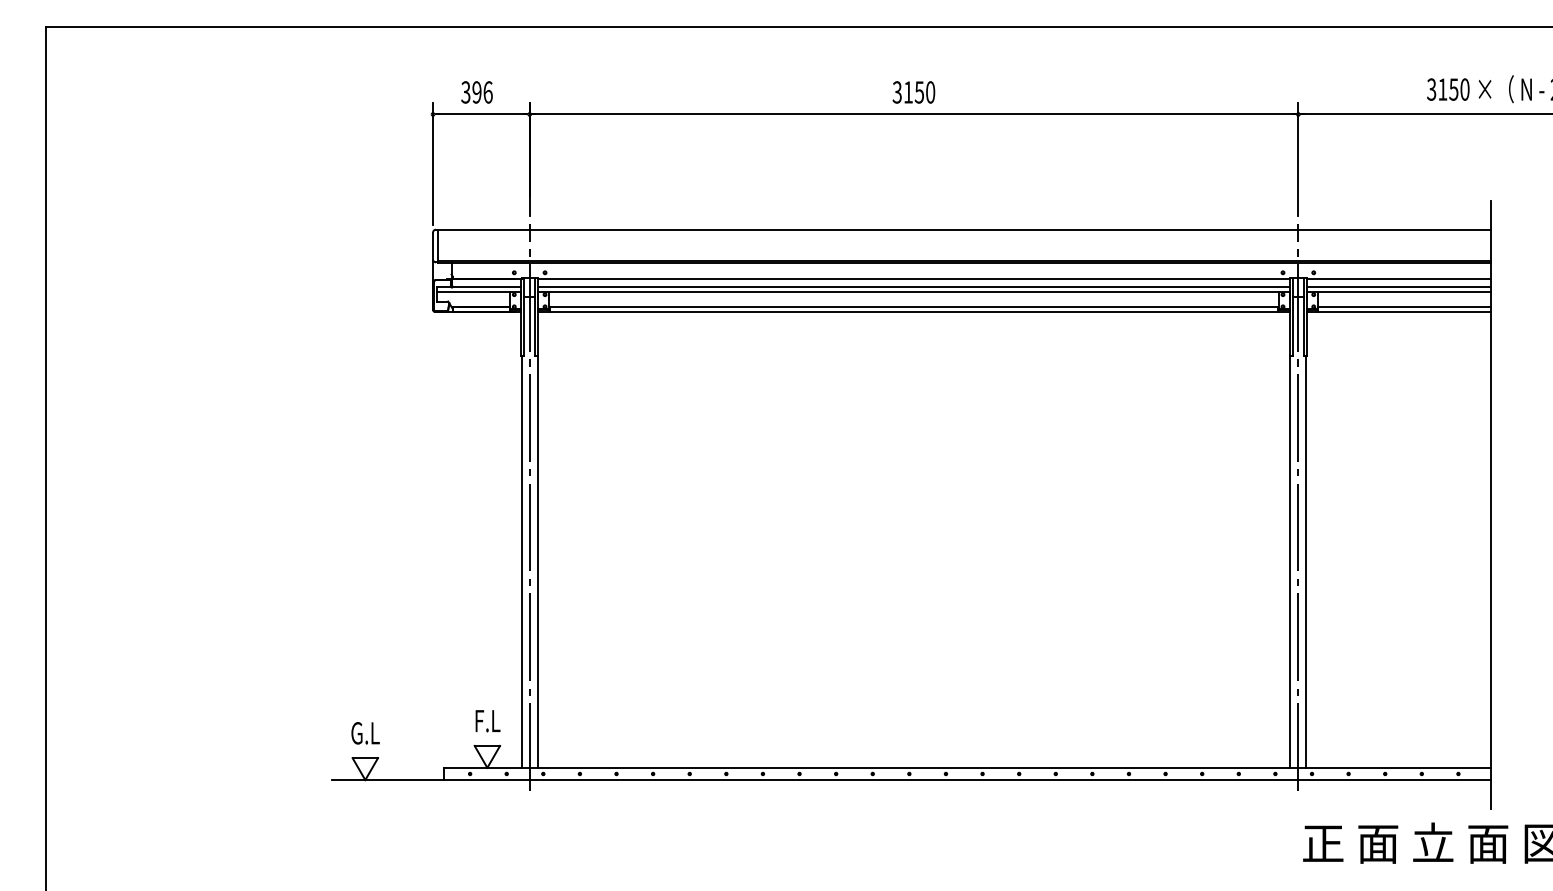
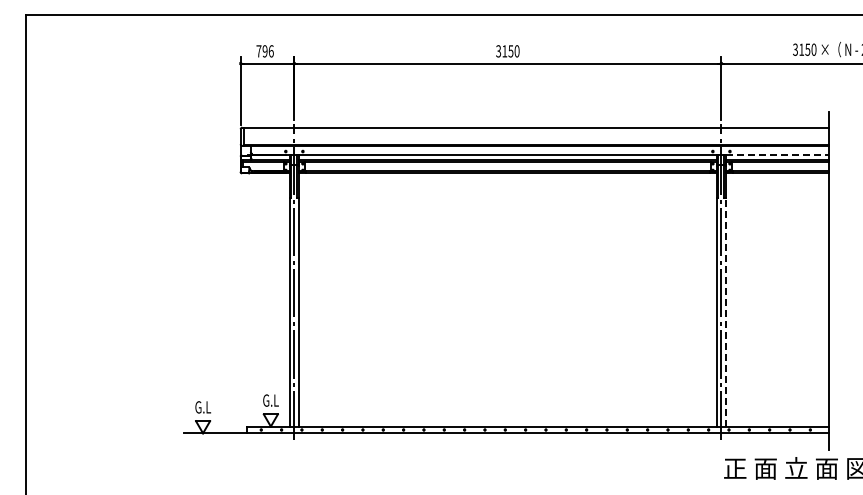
text: (465, 92) -> (258, 51), 396 -> 796
line: (1399, 279) -> (777, 155), solid -> dashed
line: (1305, 560) -> (725, 311), solid -> dashed
text: (486, 720) -> (270, 400), F.L -> G.L

